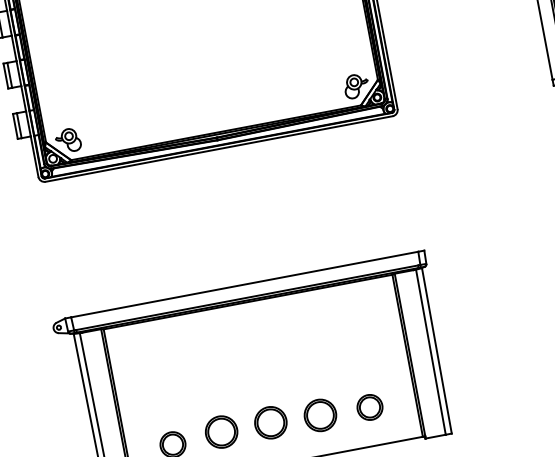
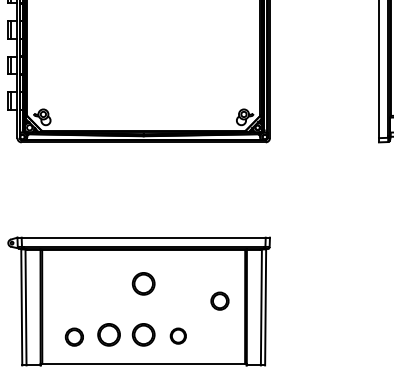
part: (256, 349) -> (143, 283), added
part: (369, 406) -> (219, 300), moved
part: (320, 414) -> (178, 335), size x0.7

